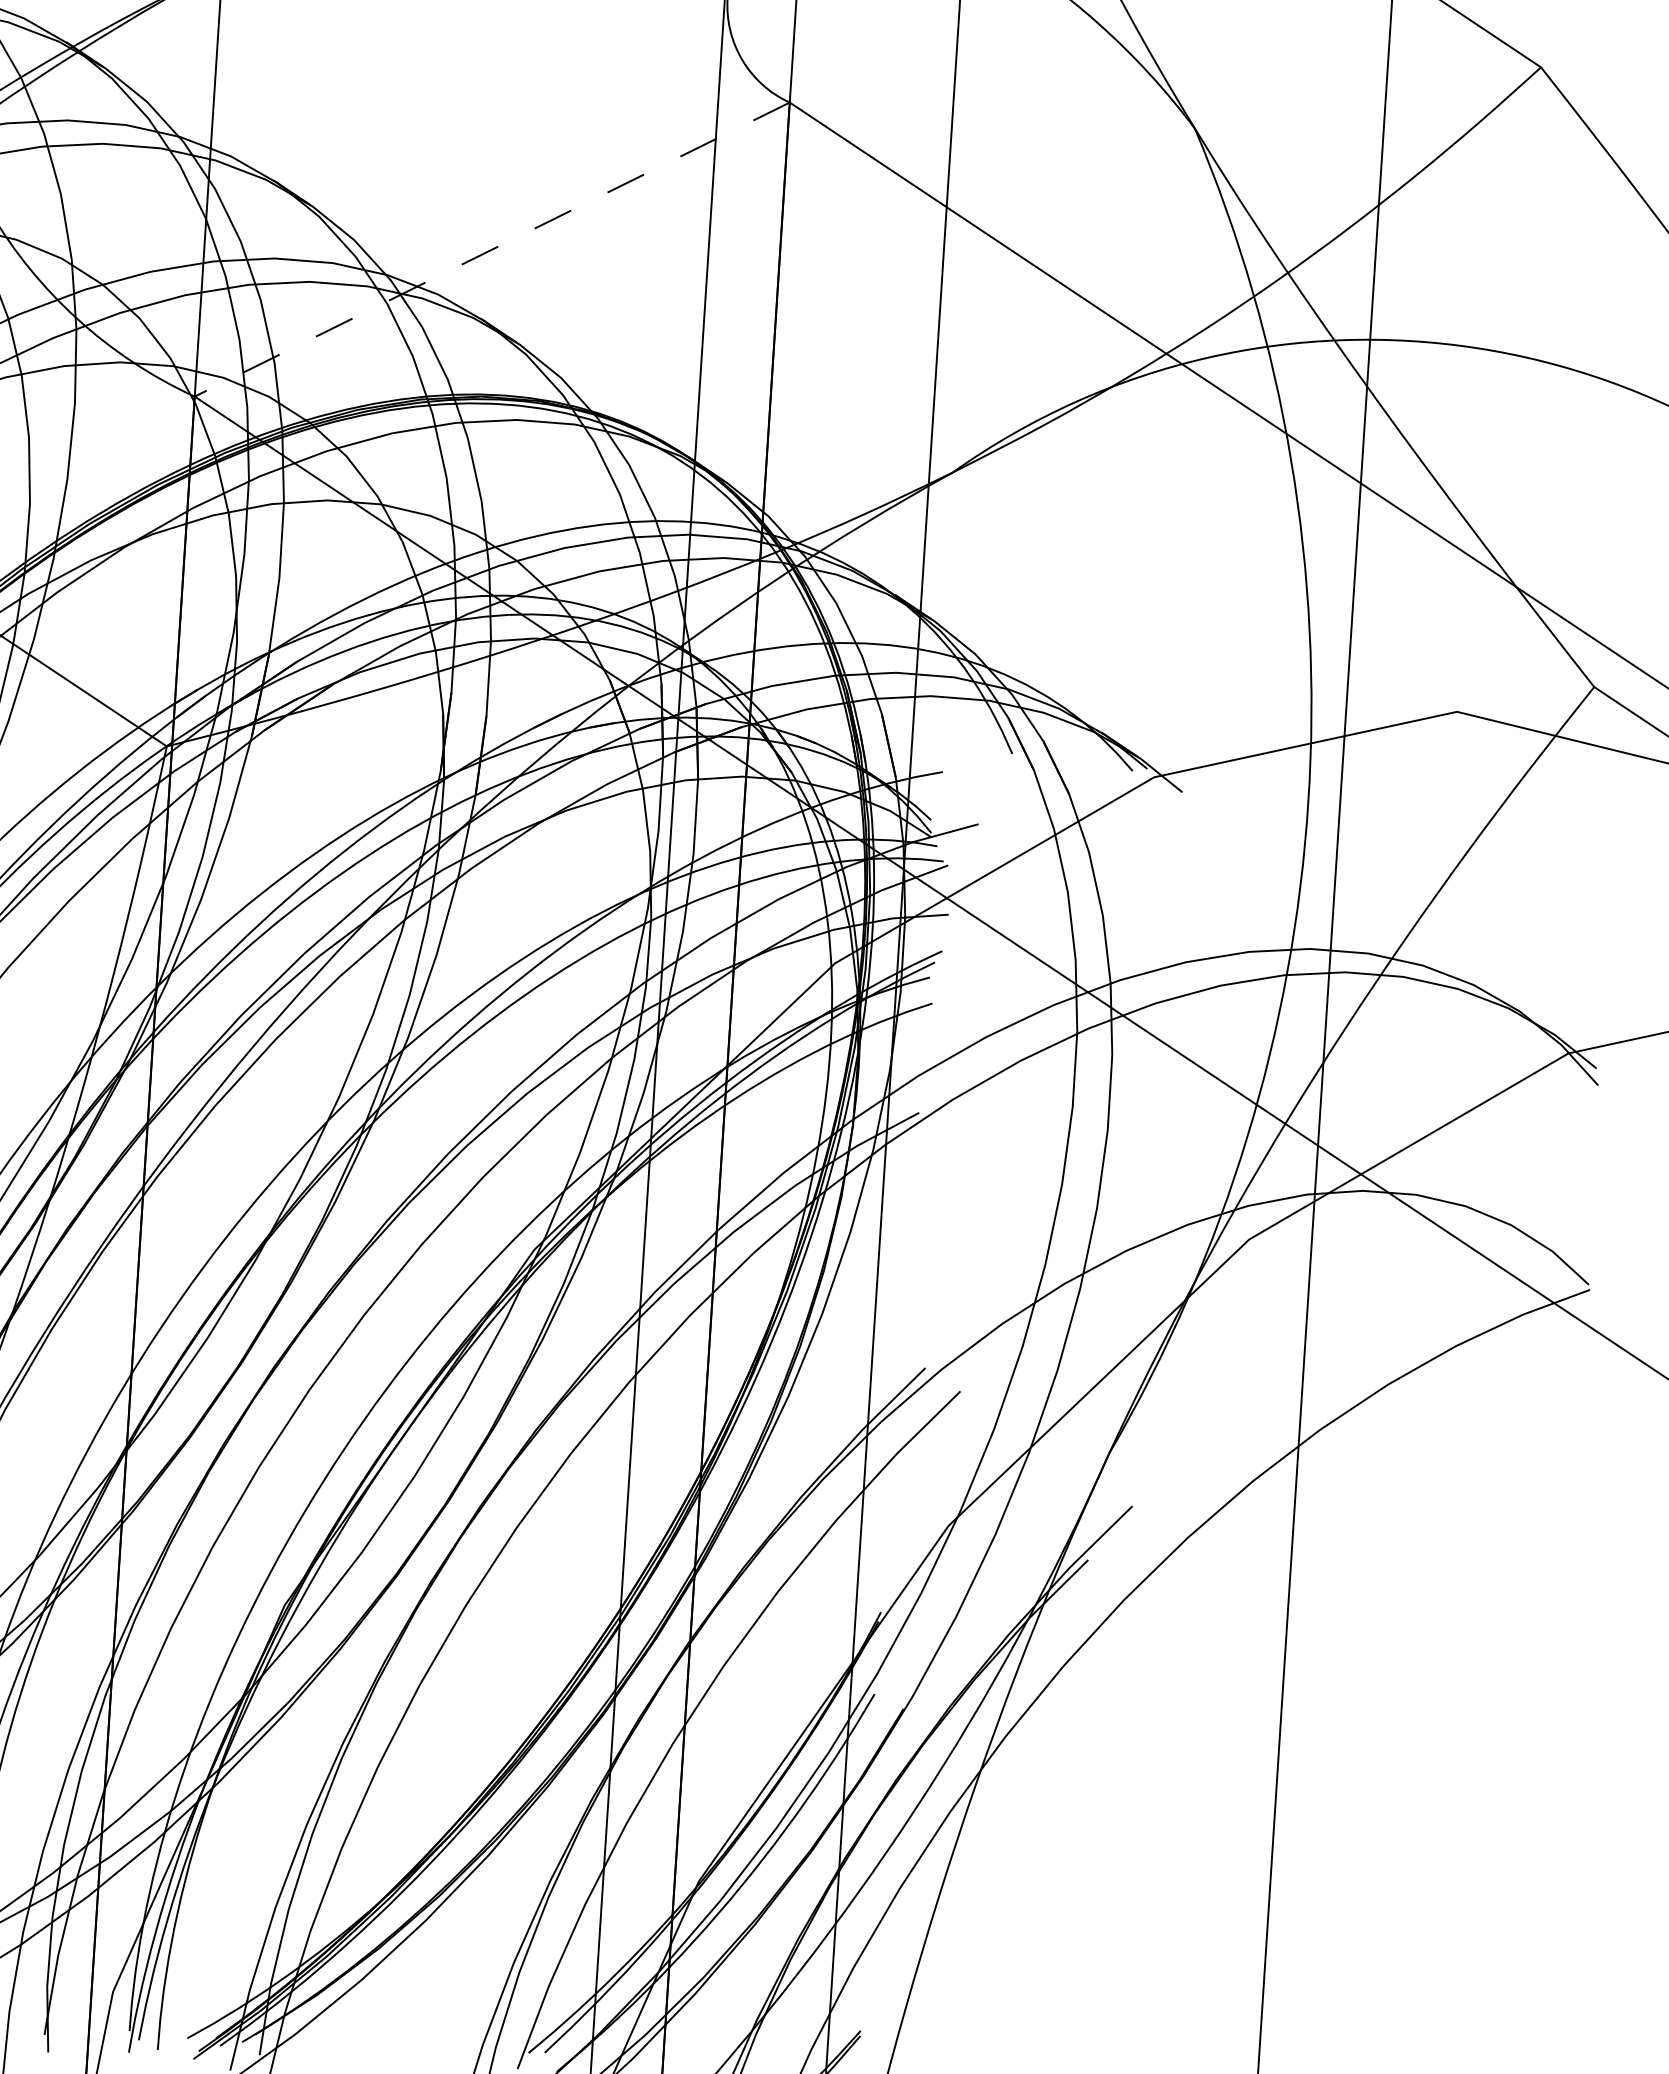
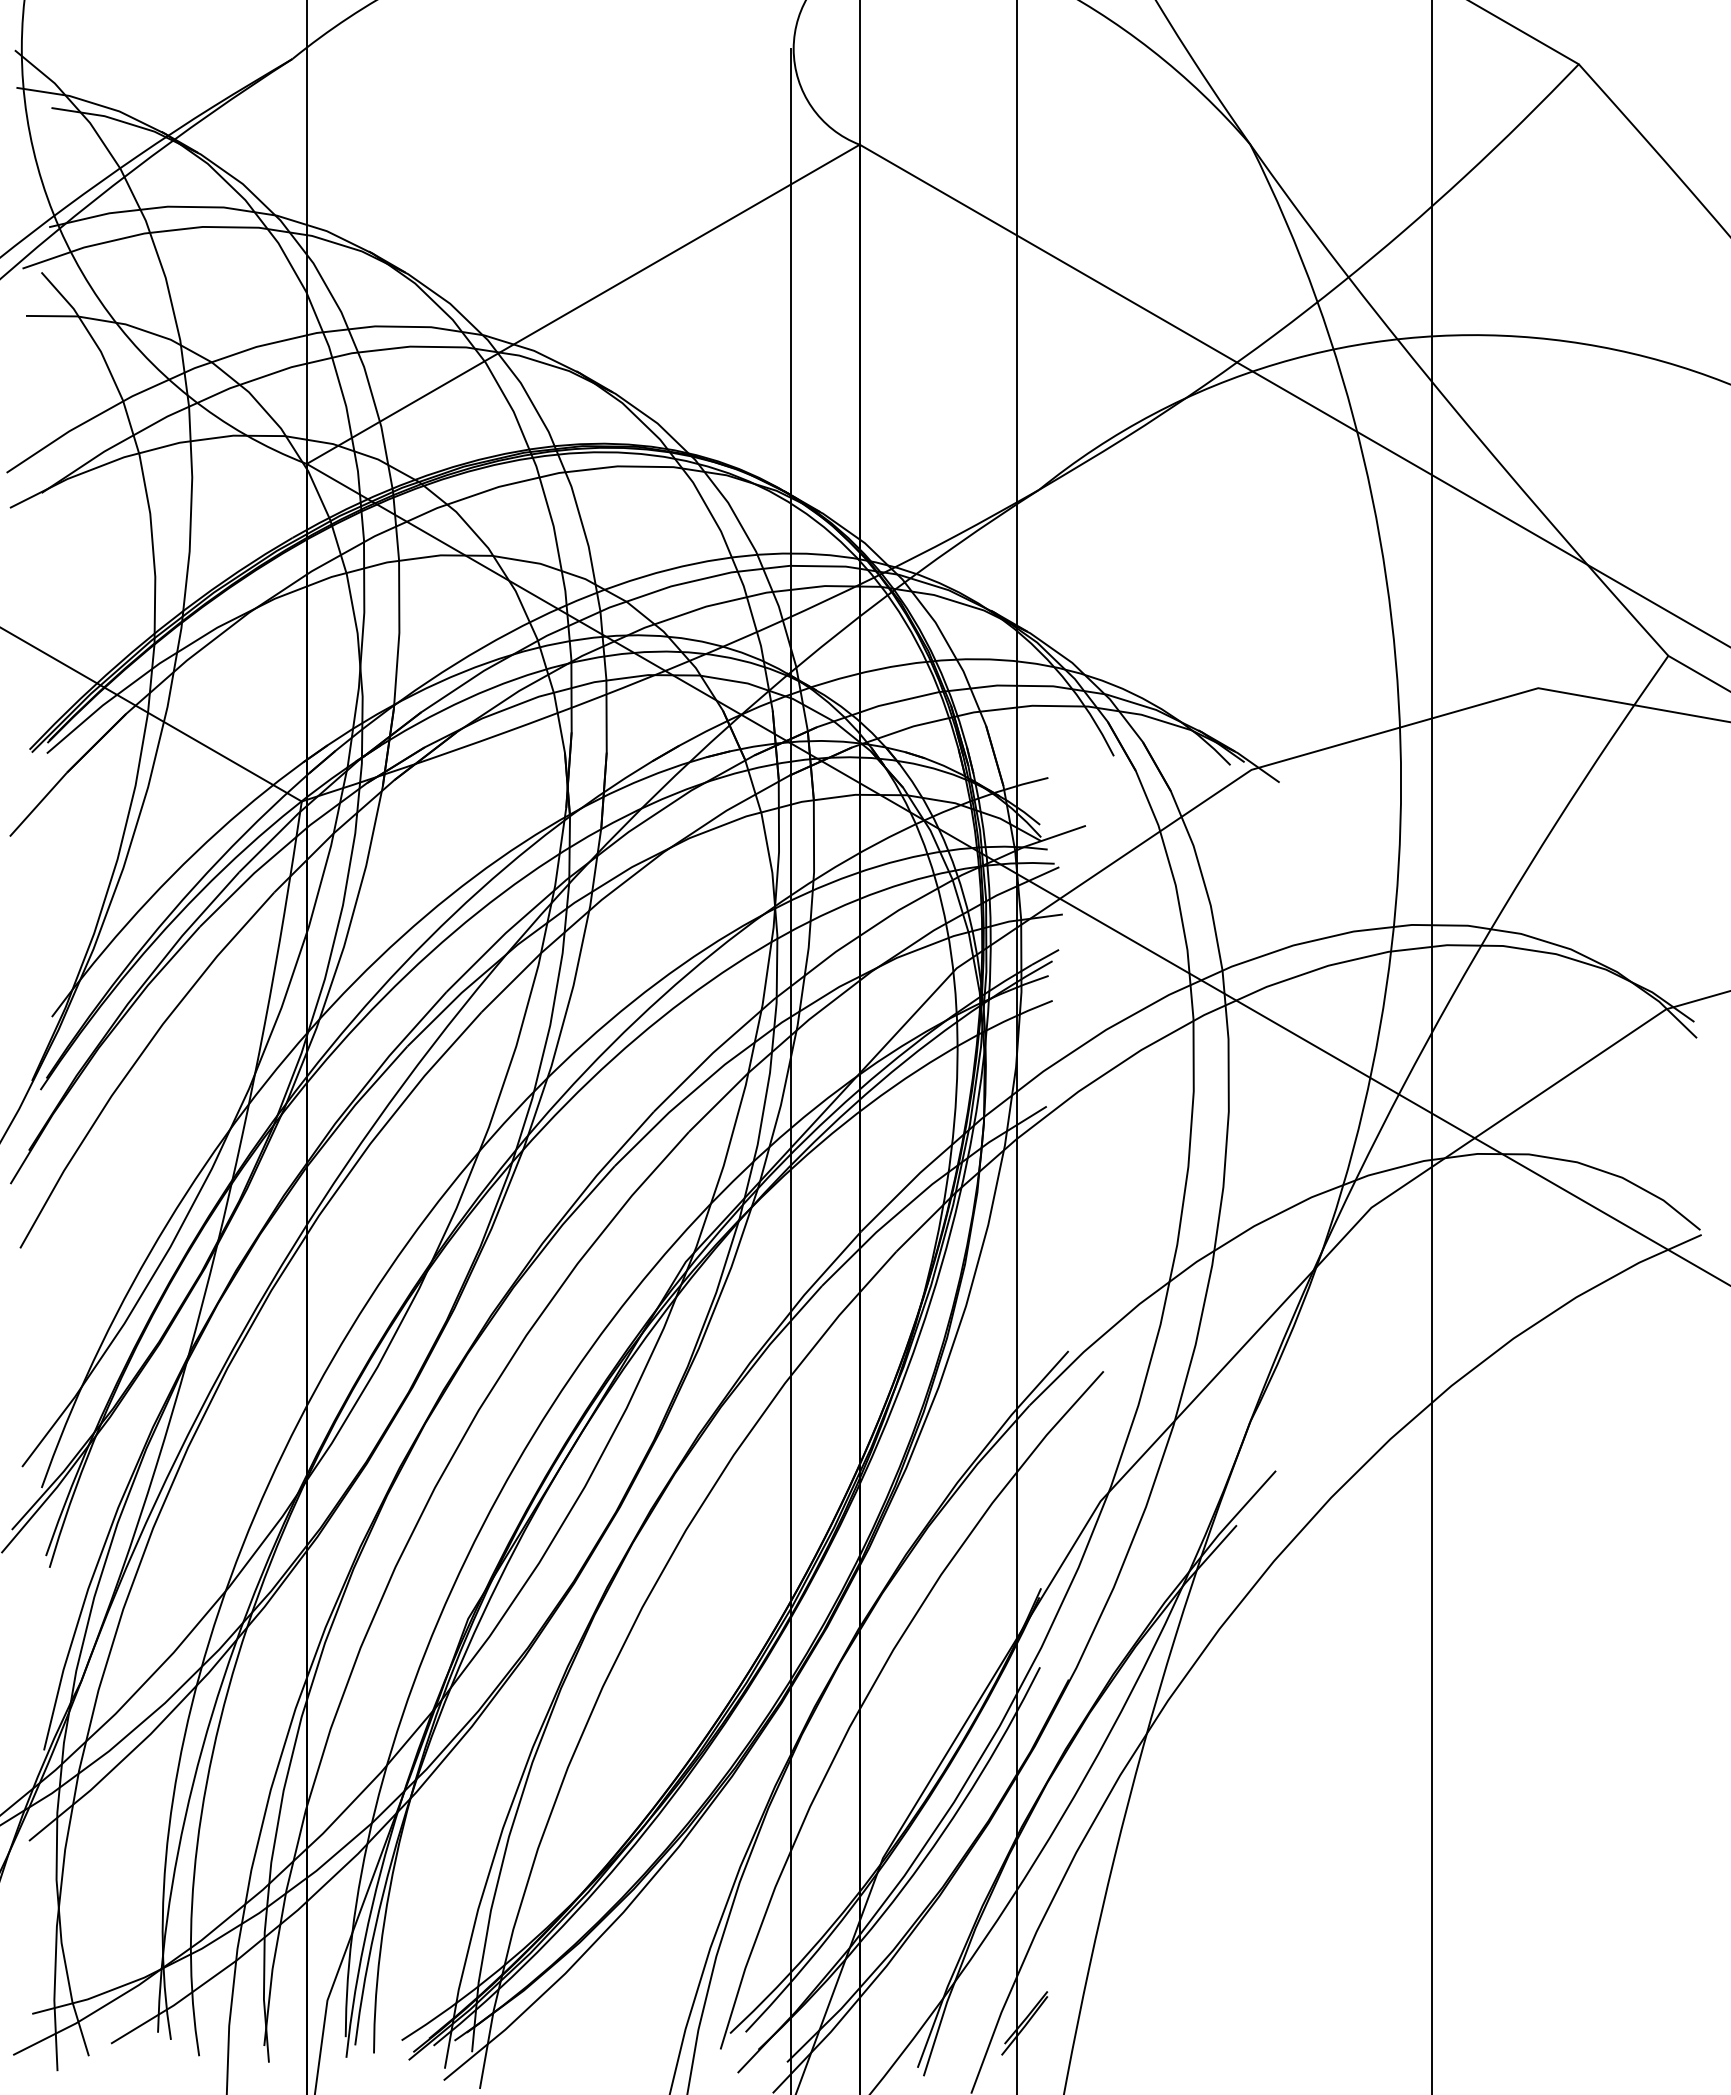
line: (491, 249) -> (582, 304), dashed -> solid

